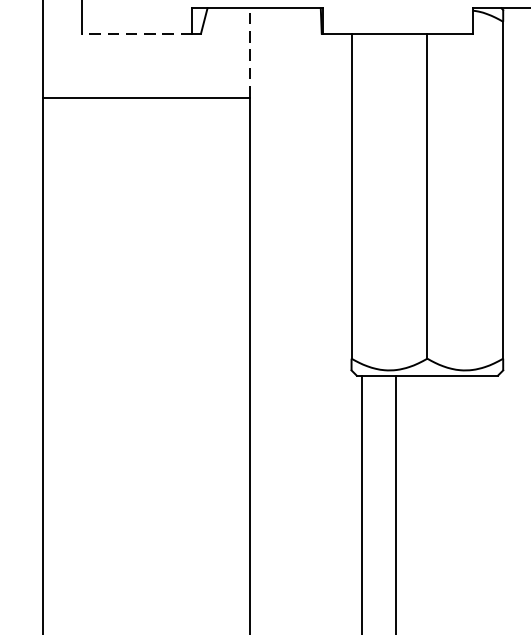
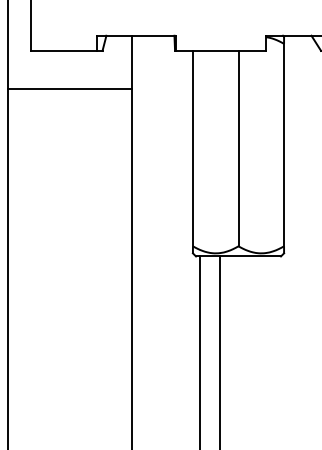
line: (136, 32) -> (63, 50), dashed -> solid
line: (250, 52) -> (132, 62), dashed -> solid

